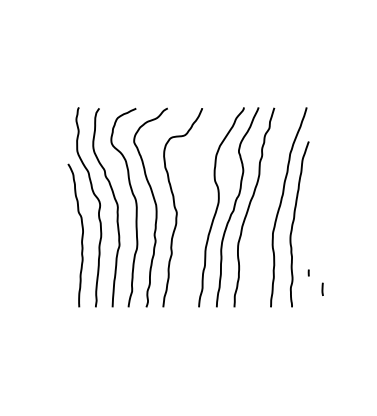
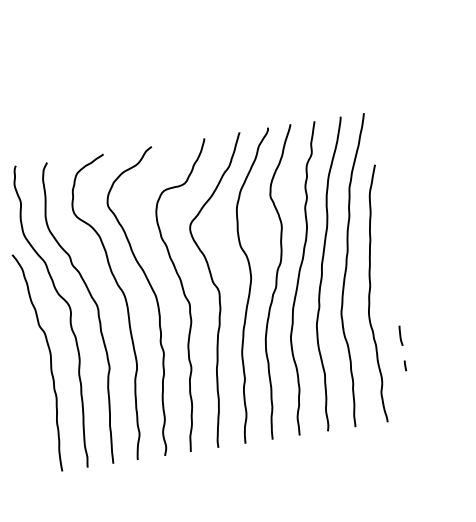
curve: (265, 206) -> (323, 274), added
curve: (197, 207) -> (220, 291), added
line: (322, 288) -> (400, 334), moved

